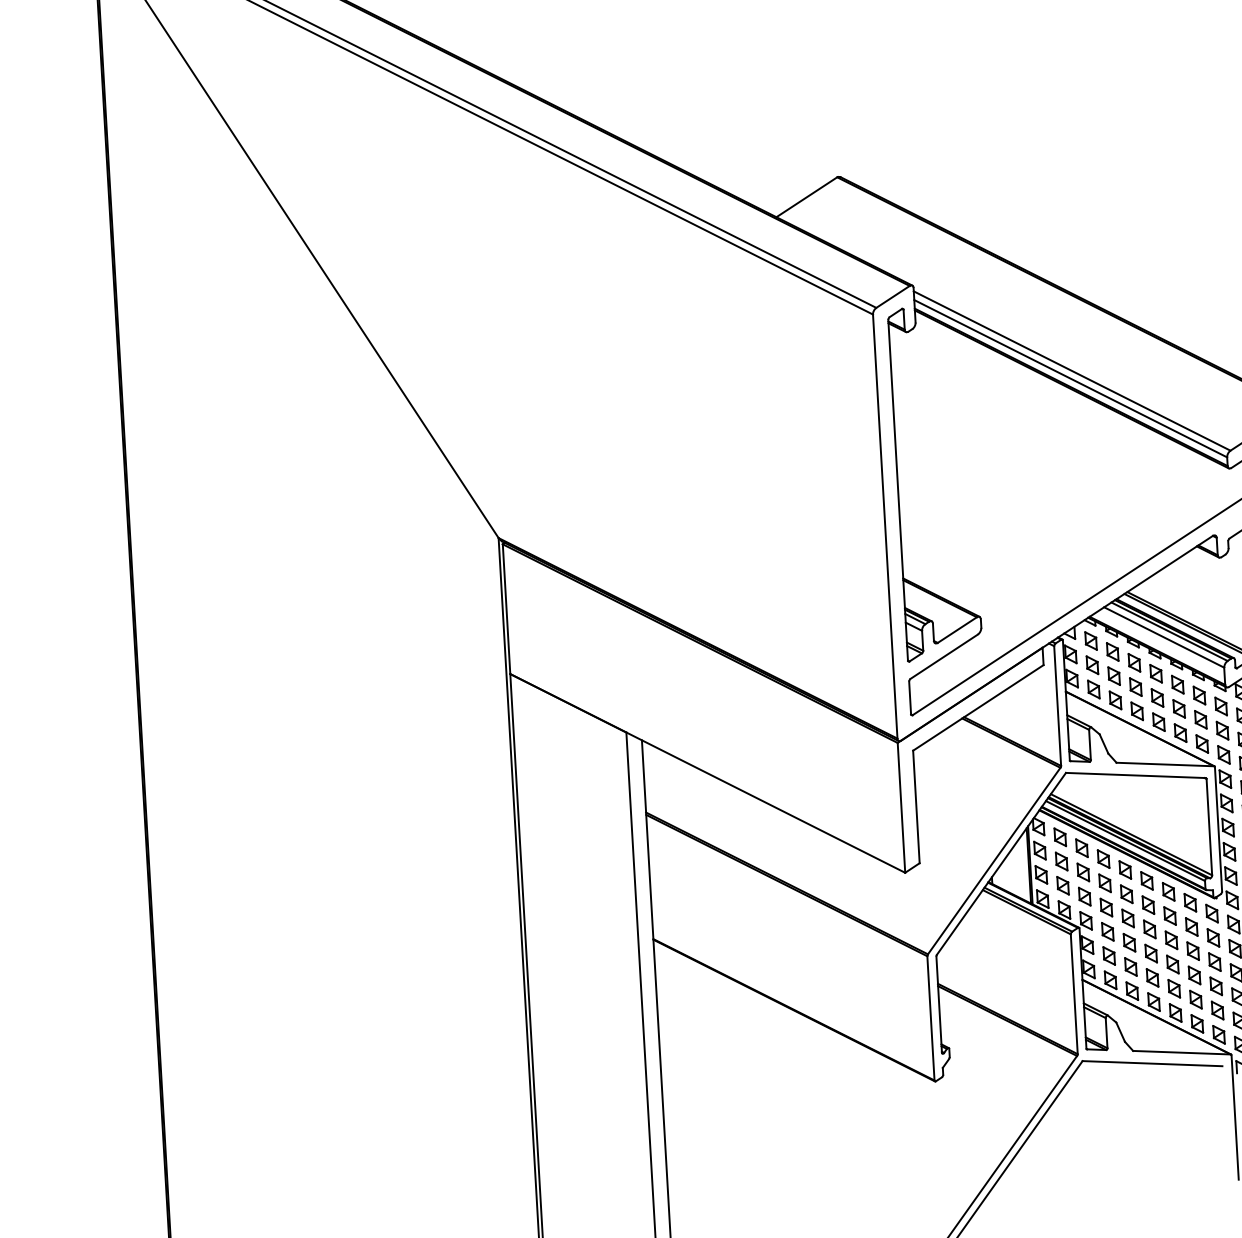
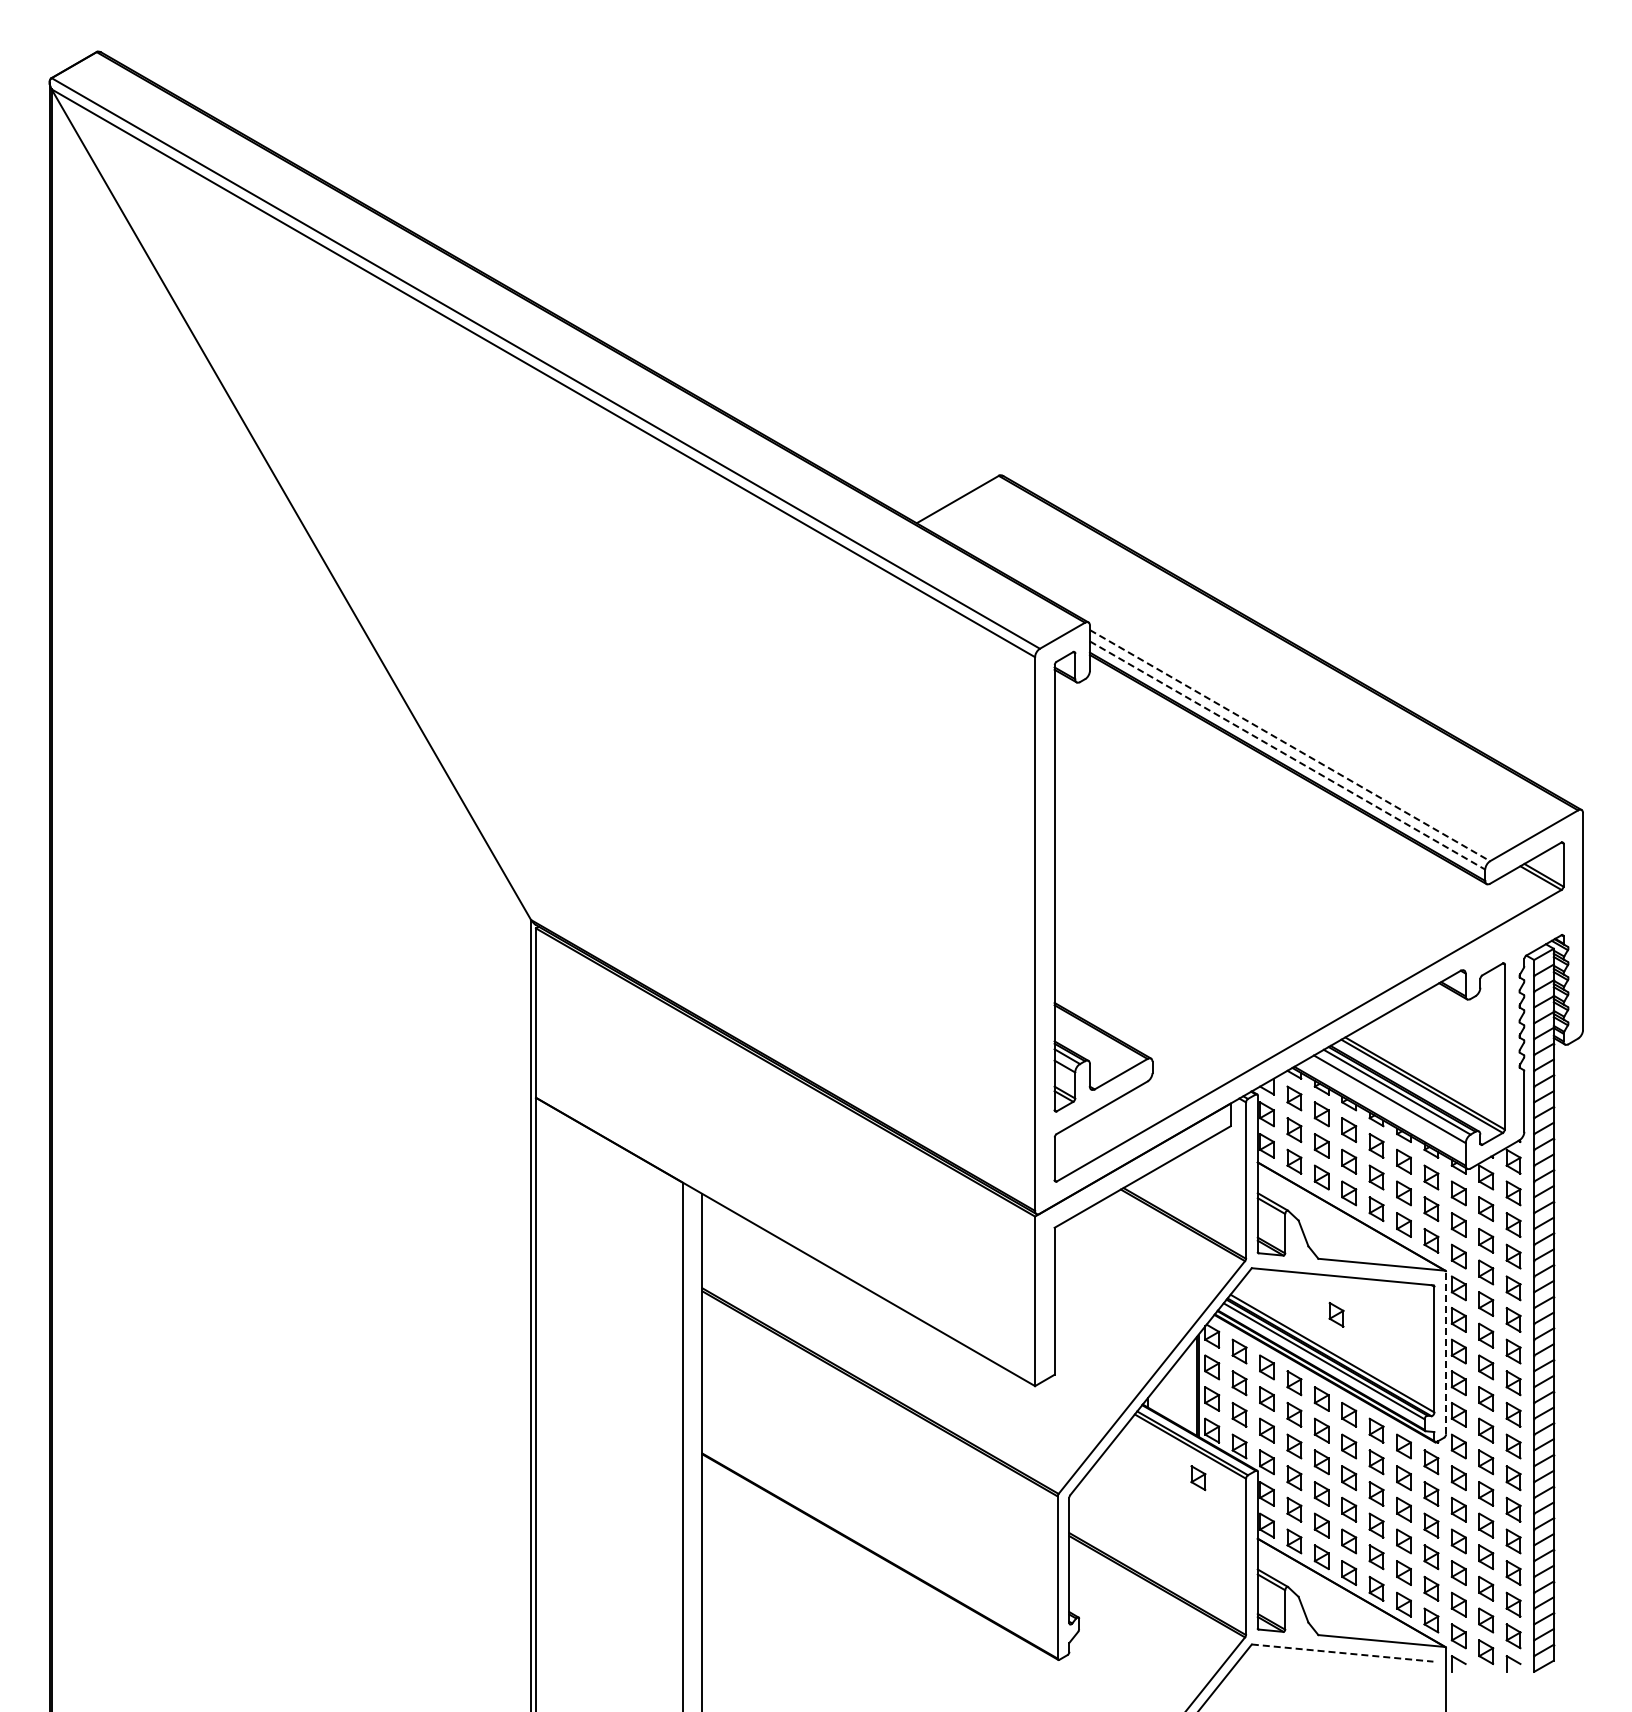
line: (1072, 370) -> (1290, 745), solid -> dashed
line: (1071, 378) -> (1288, 755), solid -> dashed
part: (1132, 804) -> (1336, 1314), added
line: (1218, 828) -> (1446, 1352), solid -> dashed
part: (1034, 936) -> (1198, 1478), added
line: (1153, 1063) -> (1343, 1653), solid -> dashed

